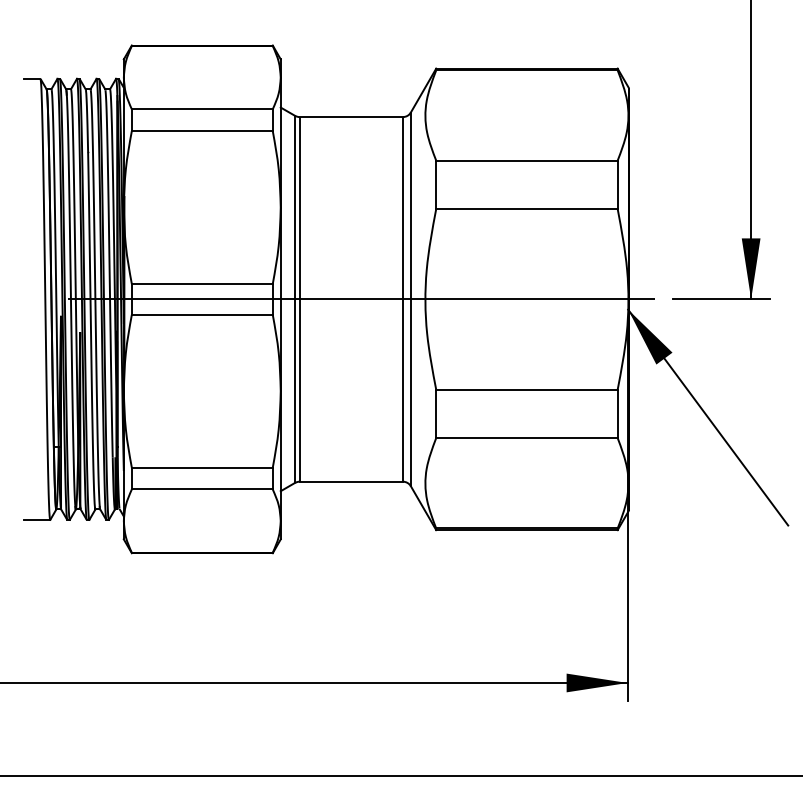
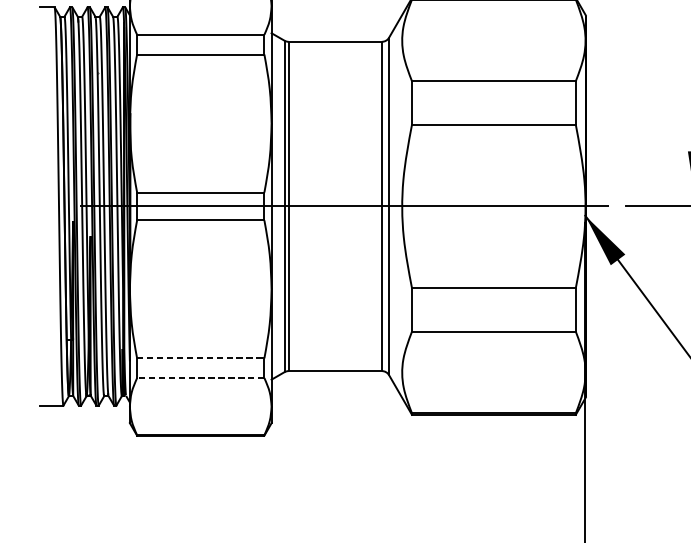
line: (202, 467) -> (200, 358), solid -> dashed
line: (201, 489) -> (200, 378), solid -> dashed

